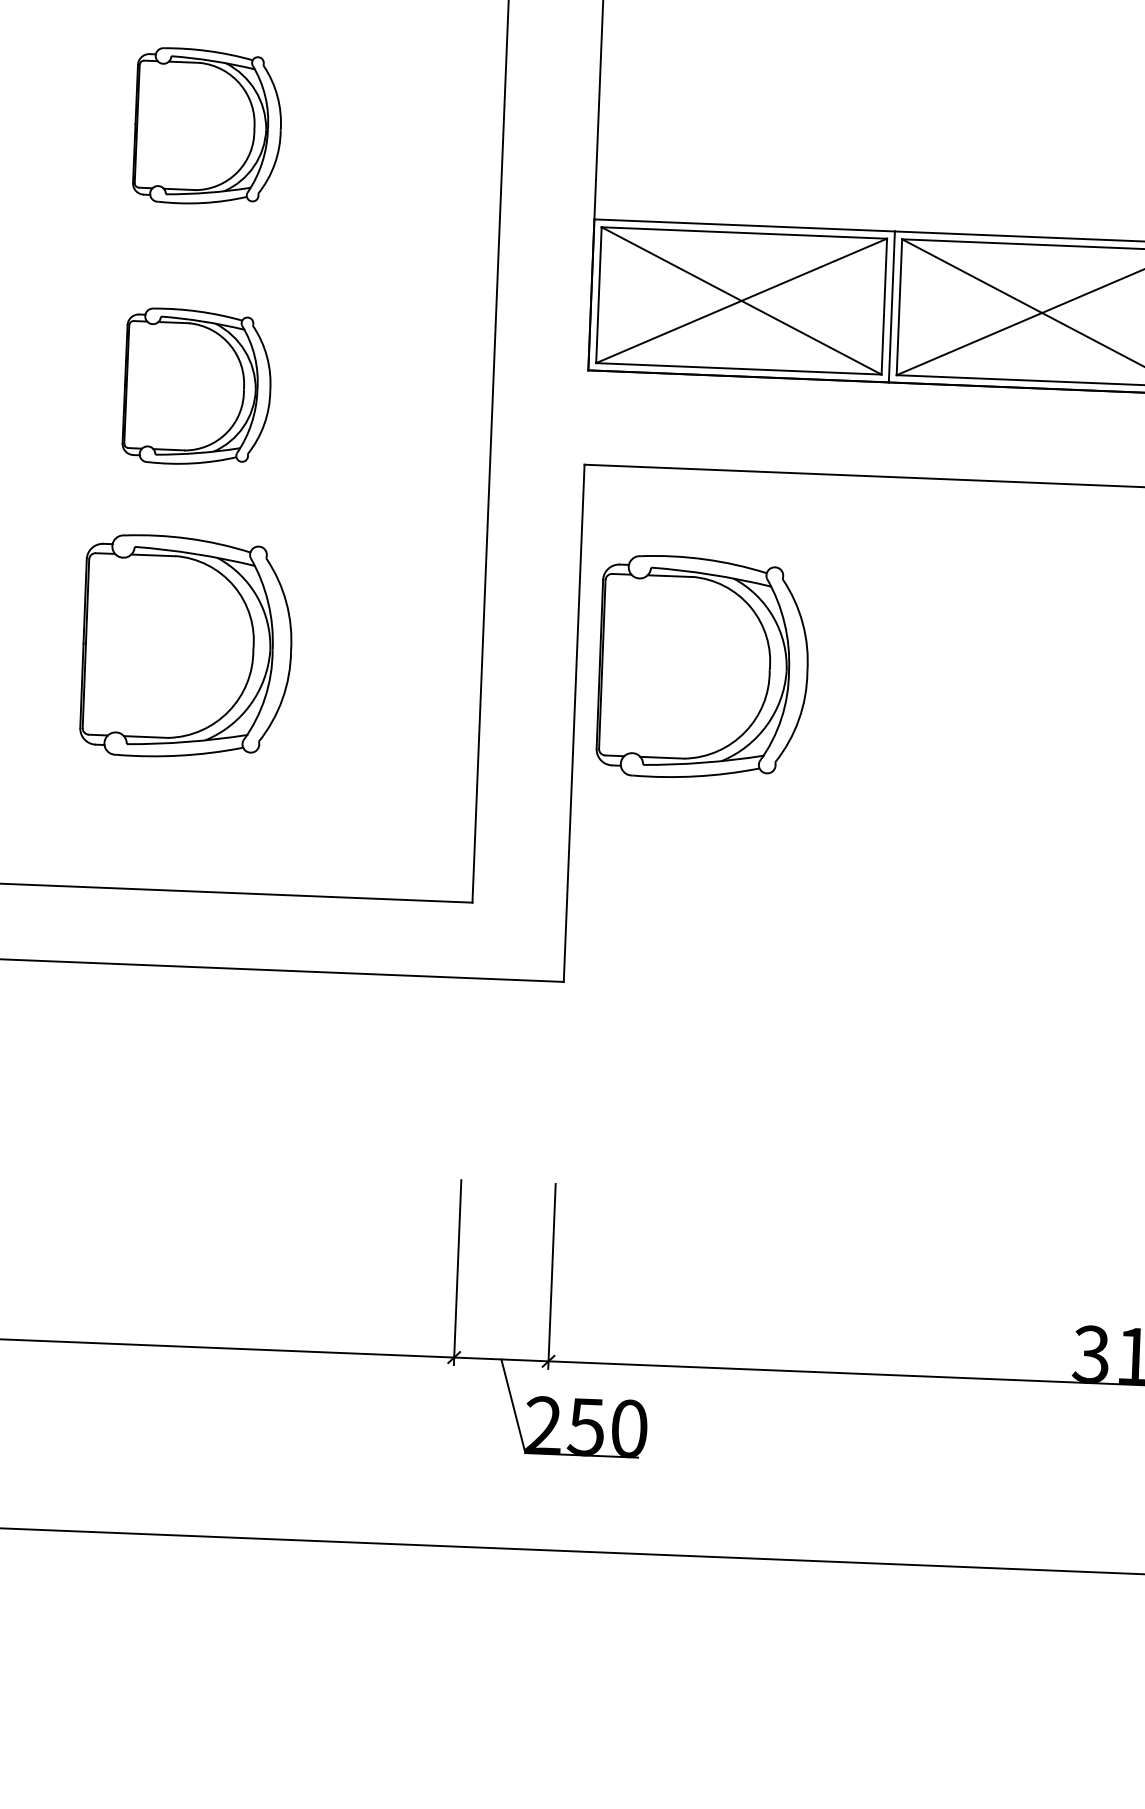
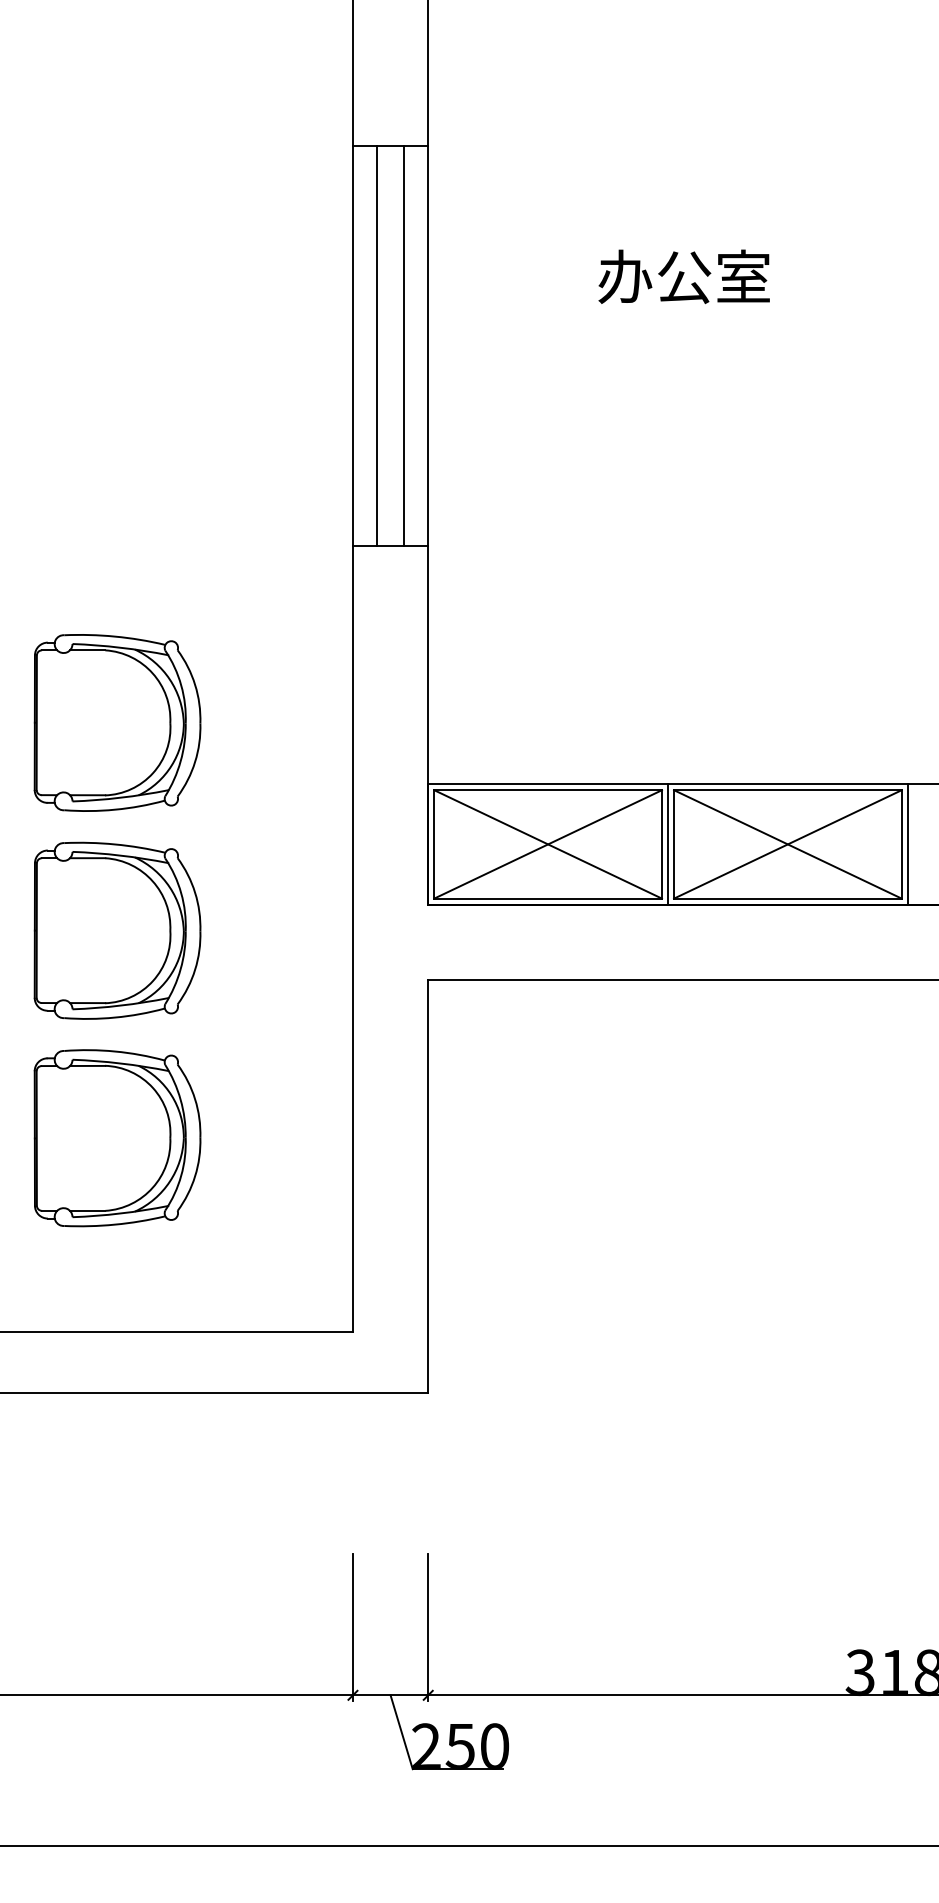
part: (208, 126) -> (117, 722), size x1.43
part: (197, 387) -> (117, 930), size x1.43
part: (703, 668) -> (529, 1138), removed

